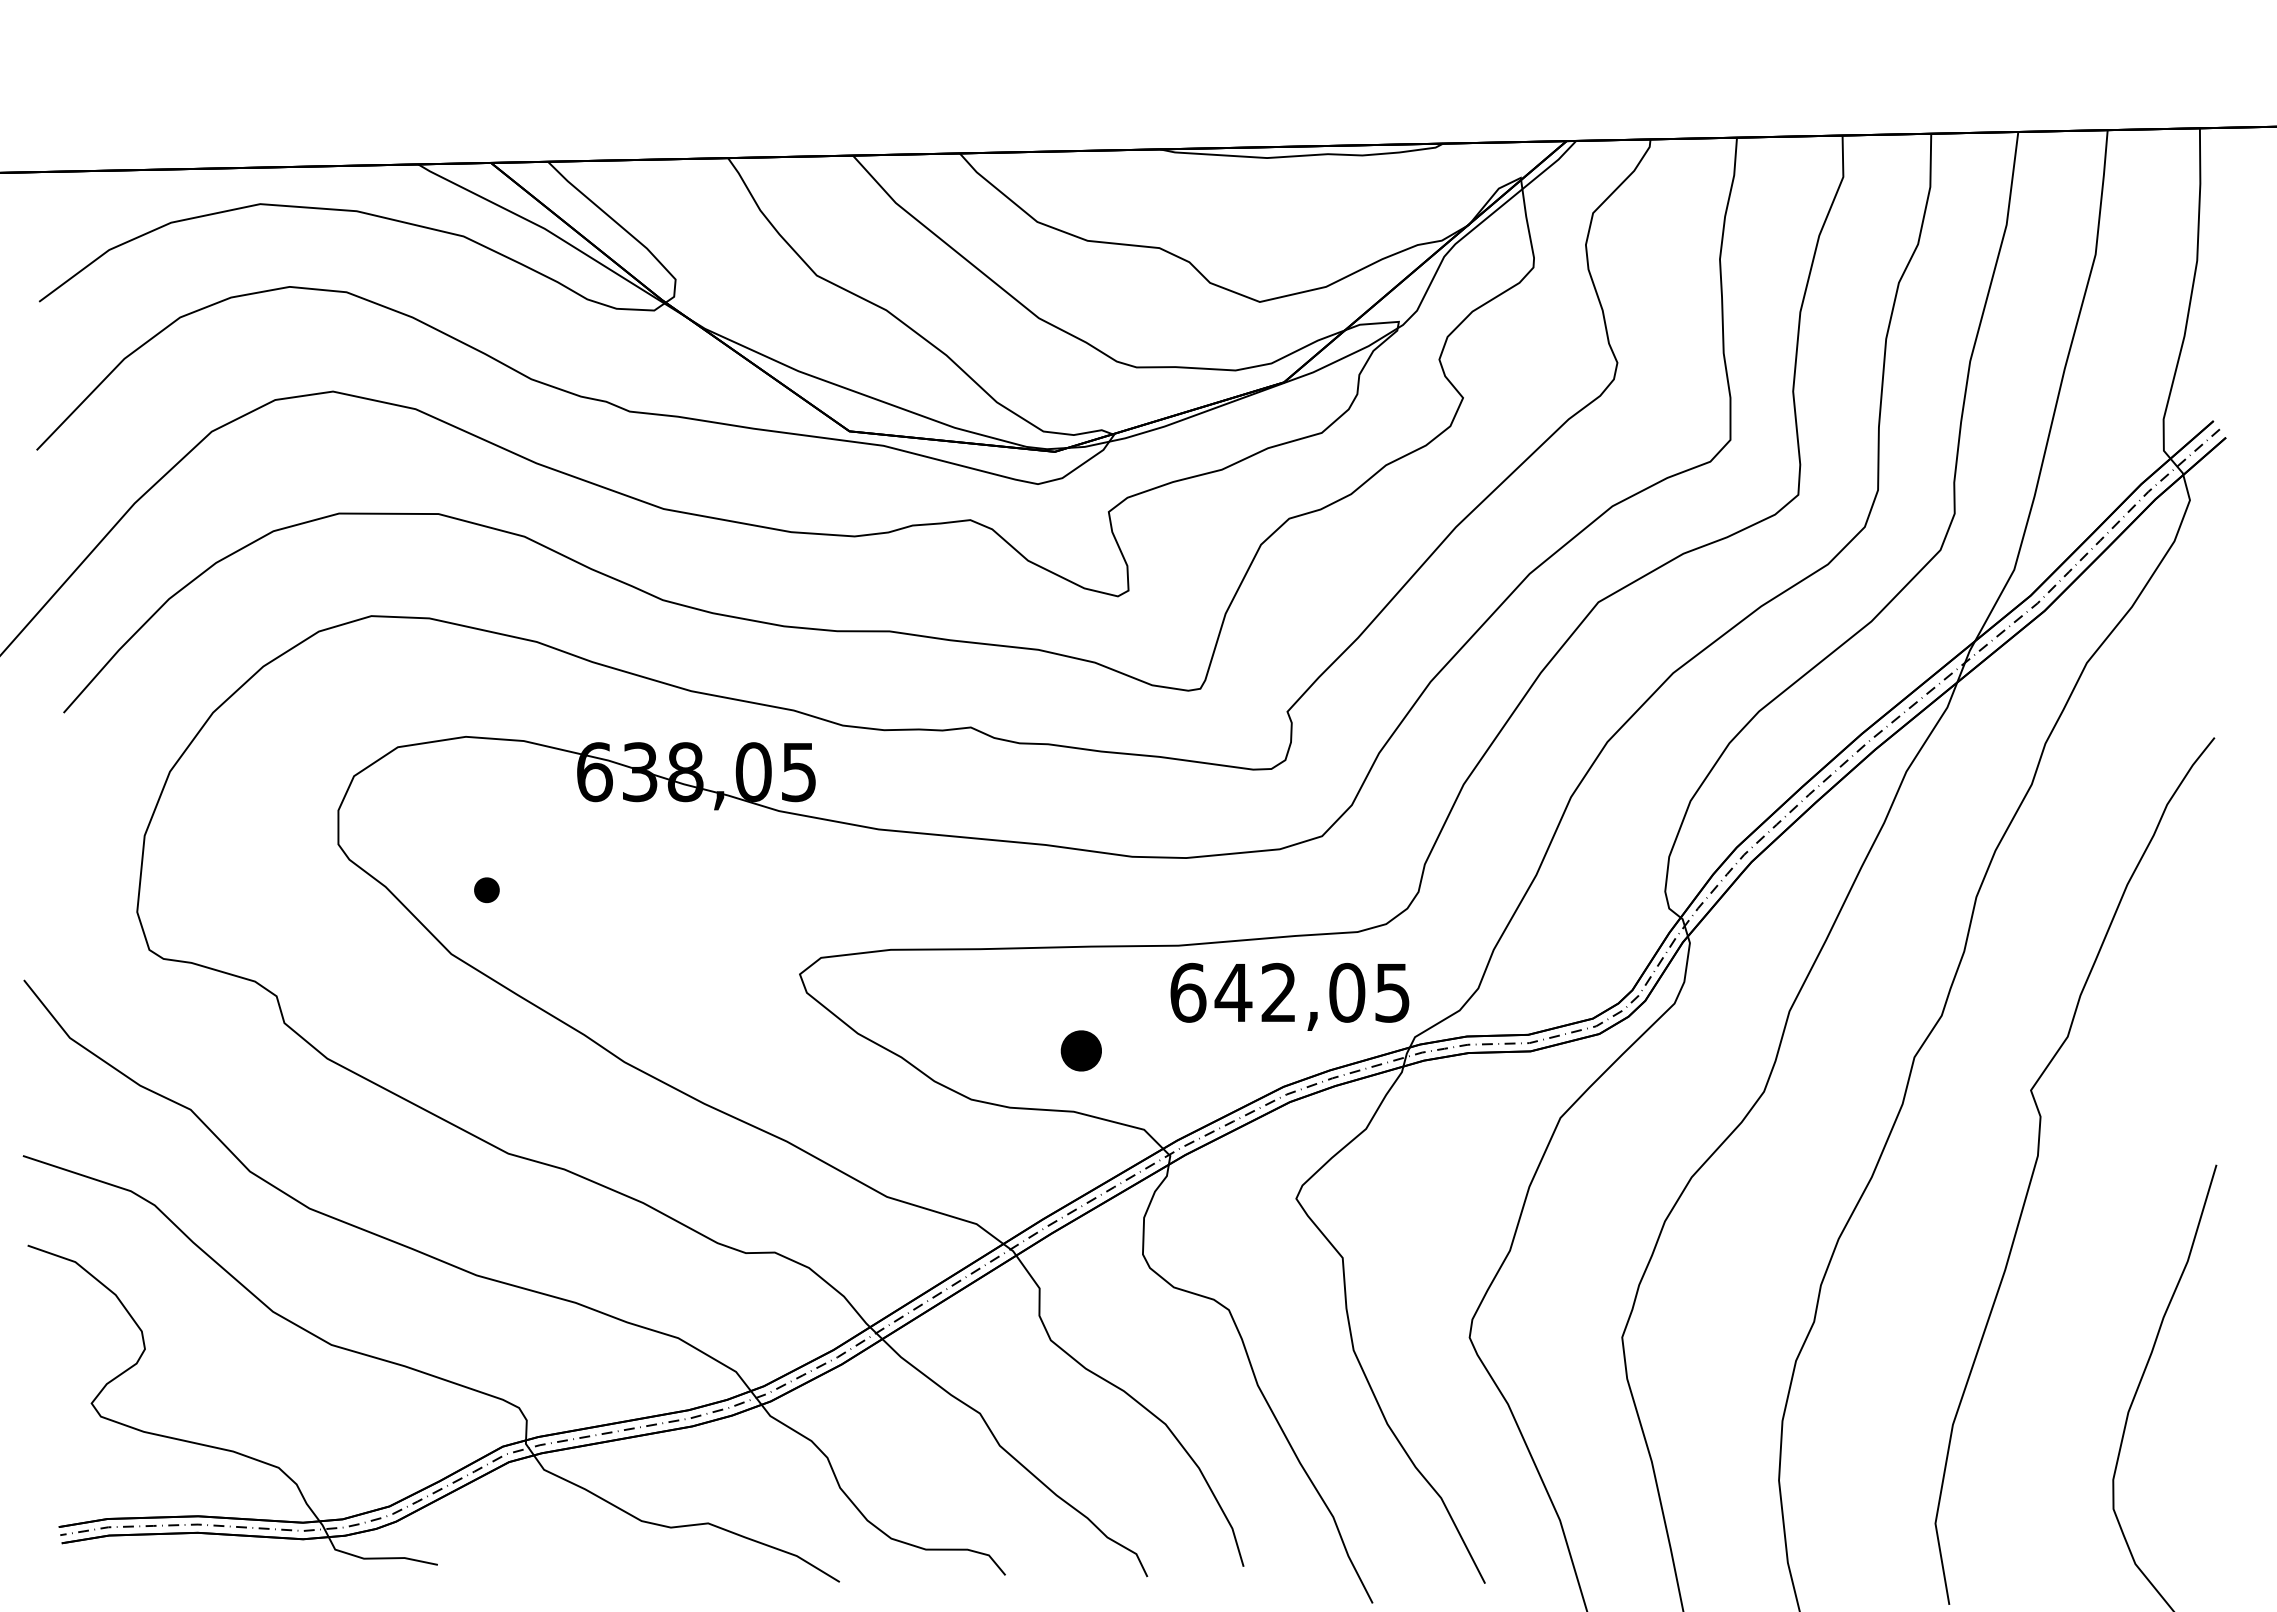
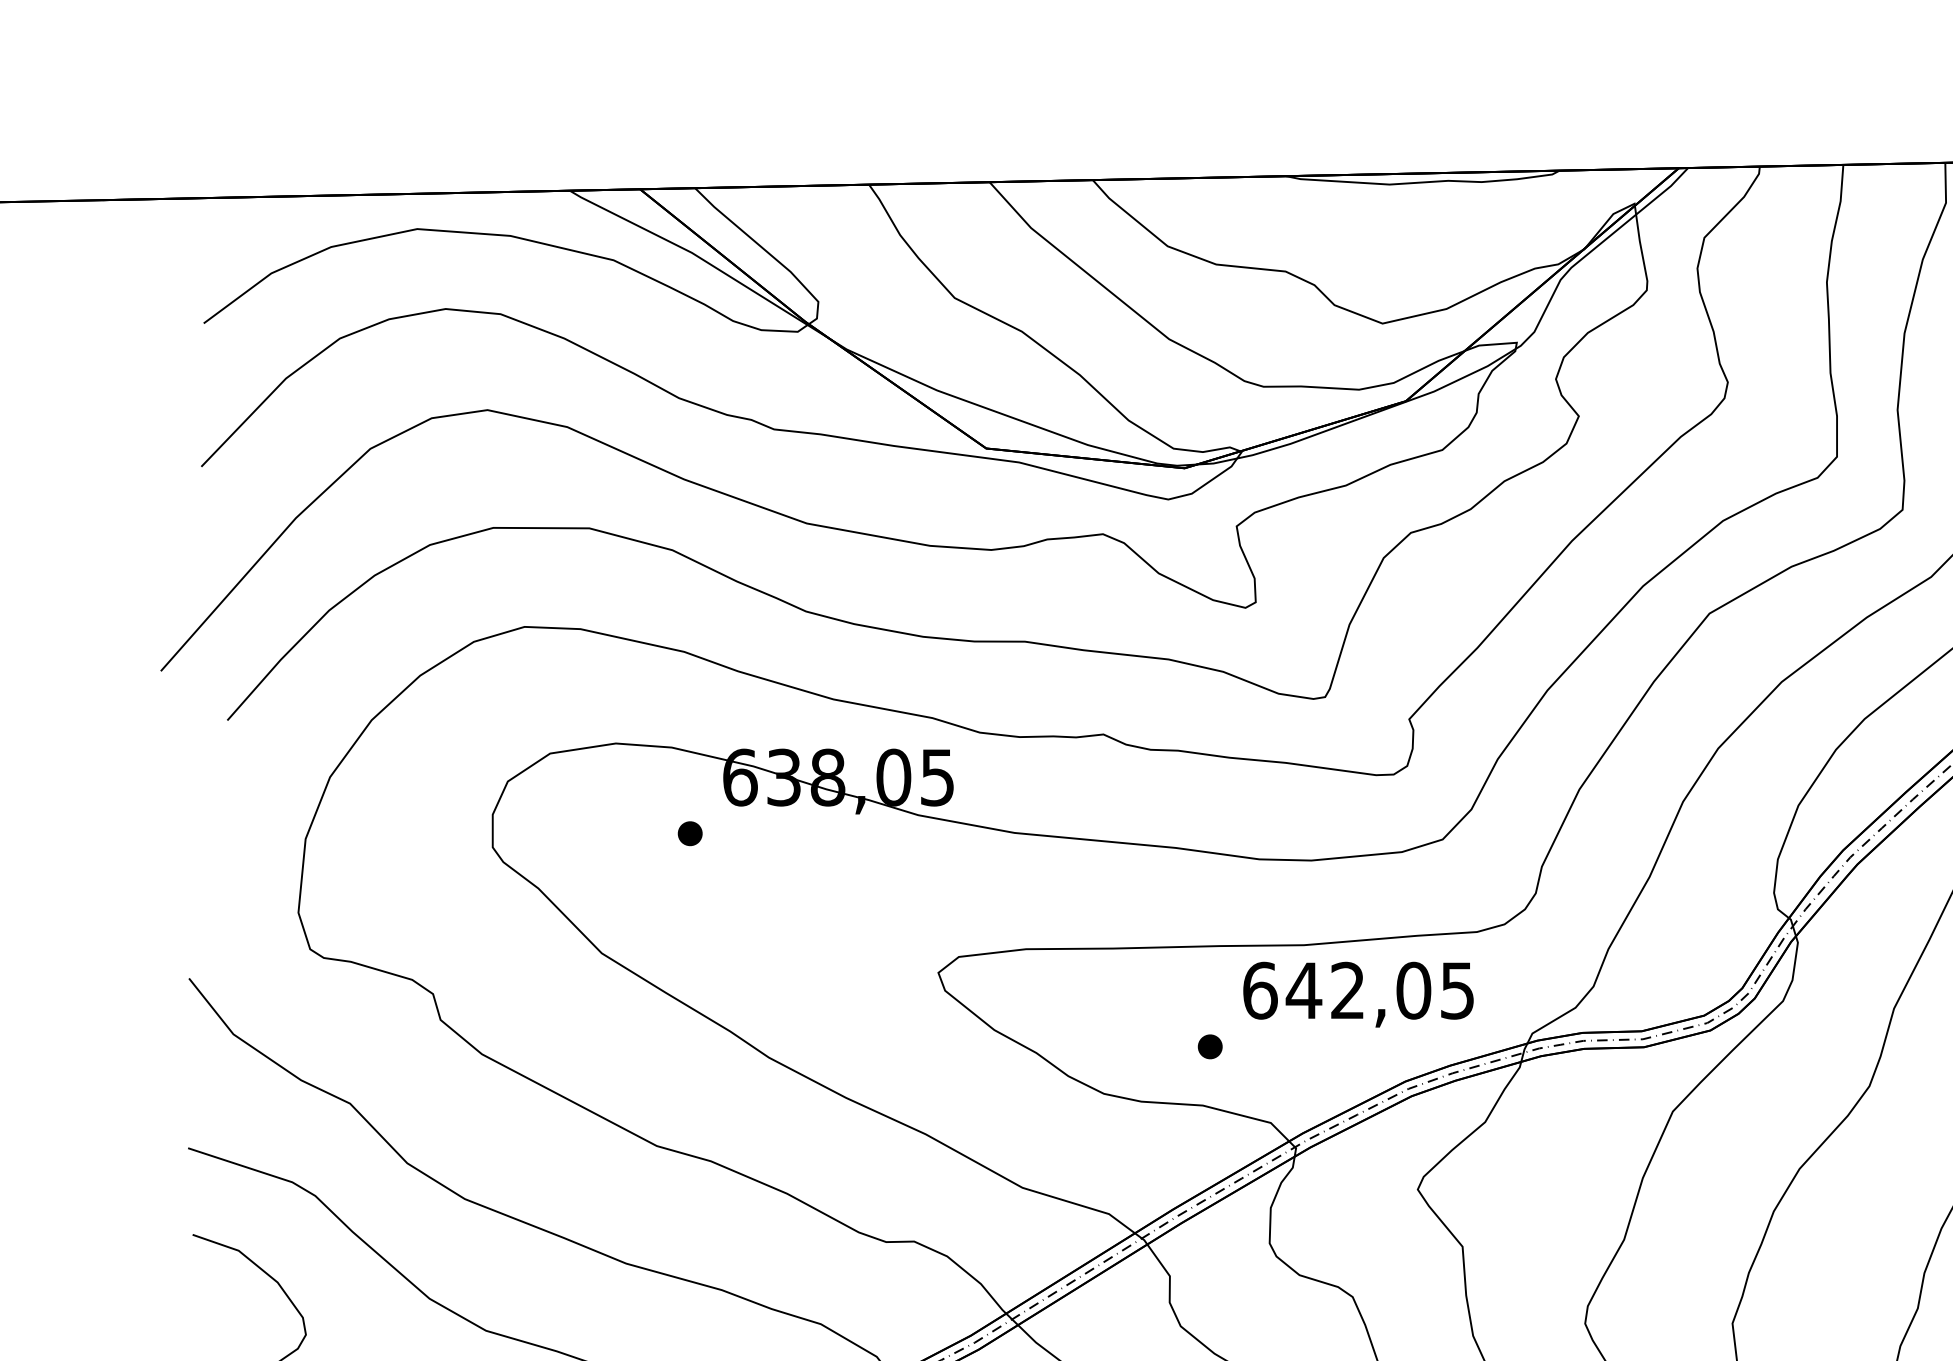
part: (486, 890) -> (689, 833), moved
text: (1289, 996) -> (1358, 994), moved
part: (1081, 1050) -> (1210, 1046), size x0.62

